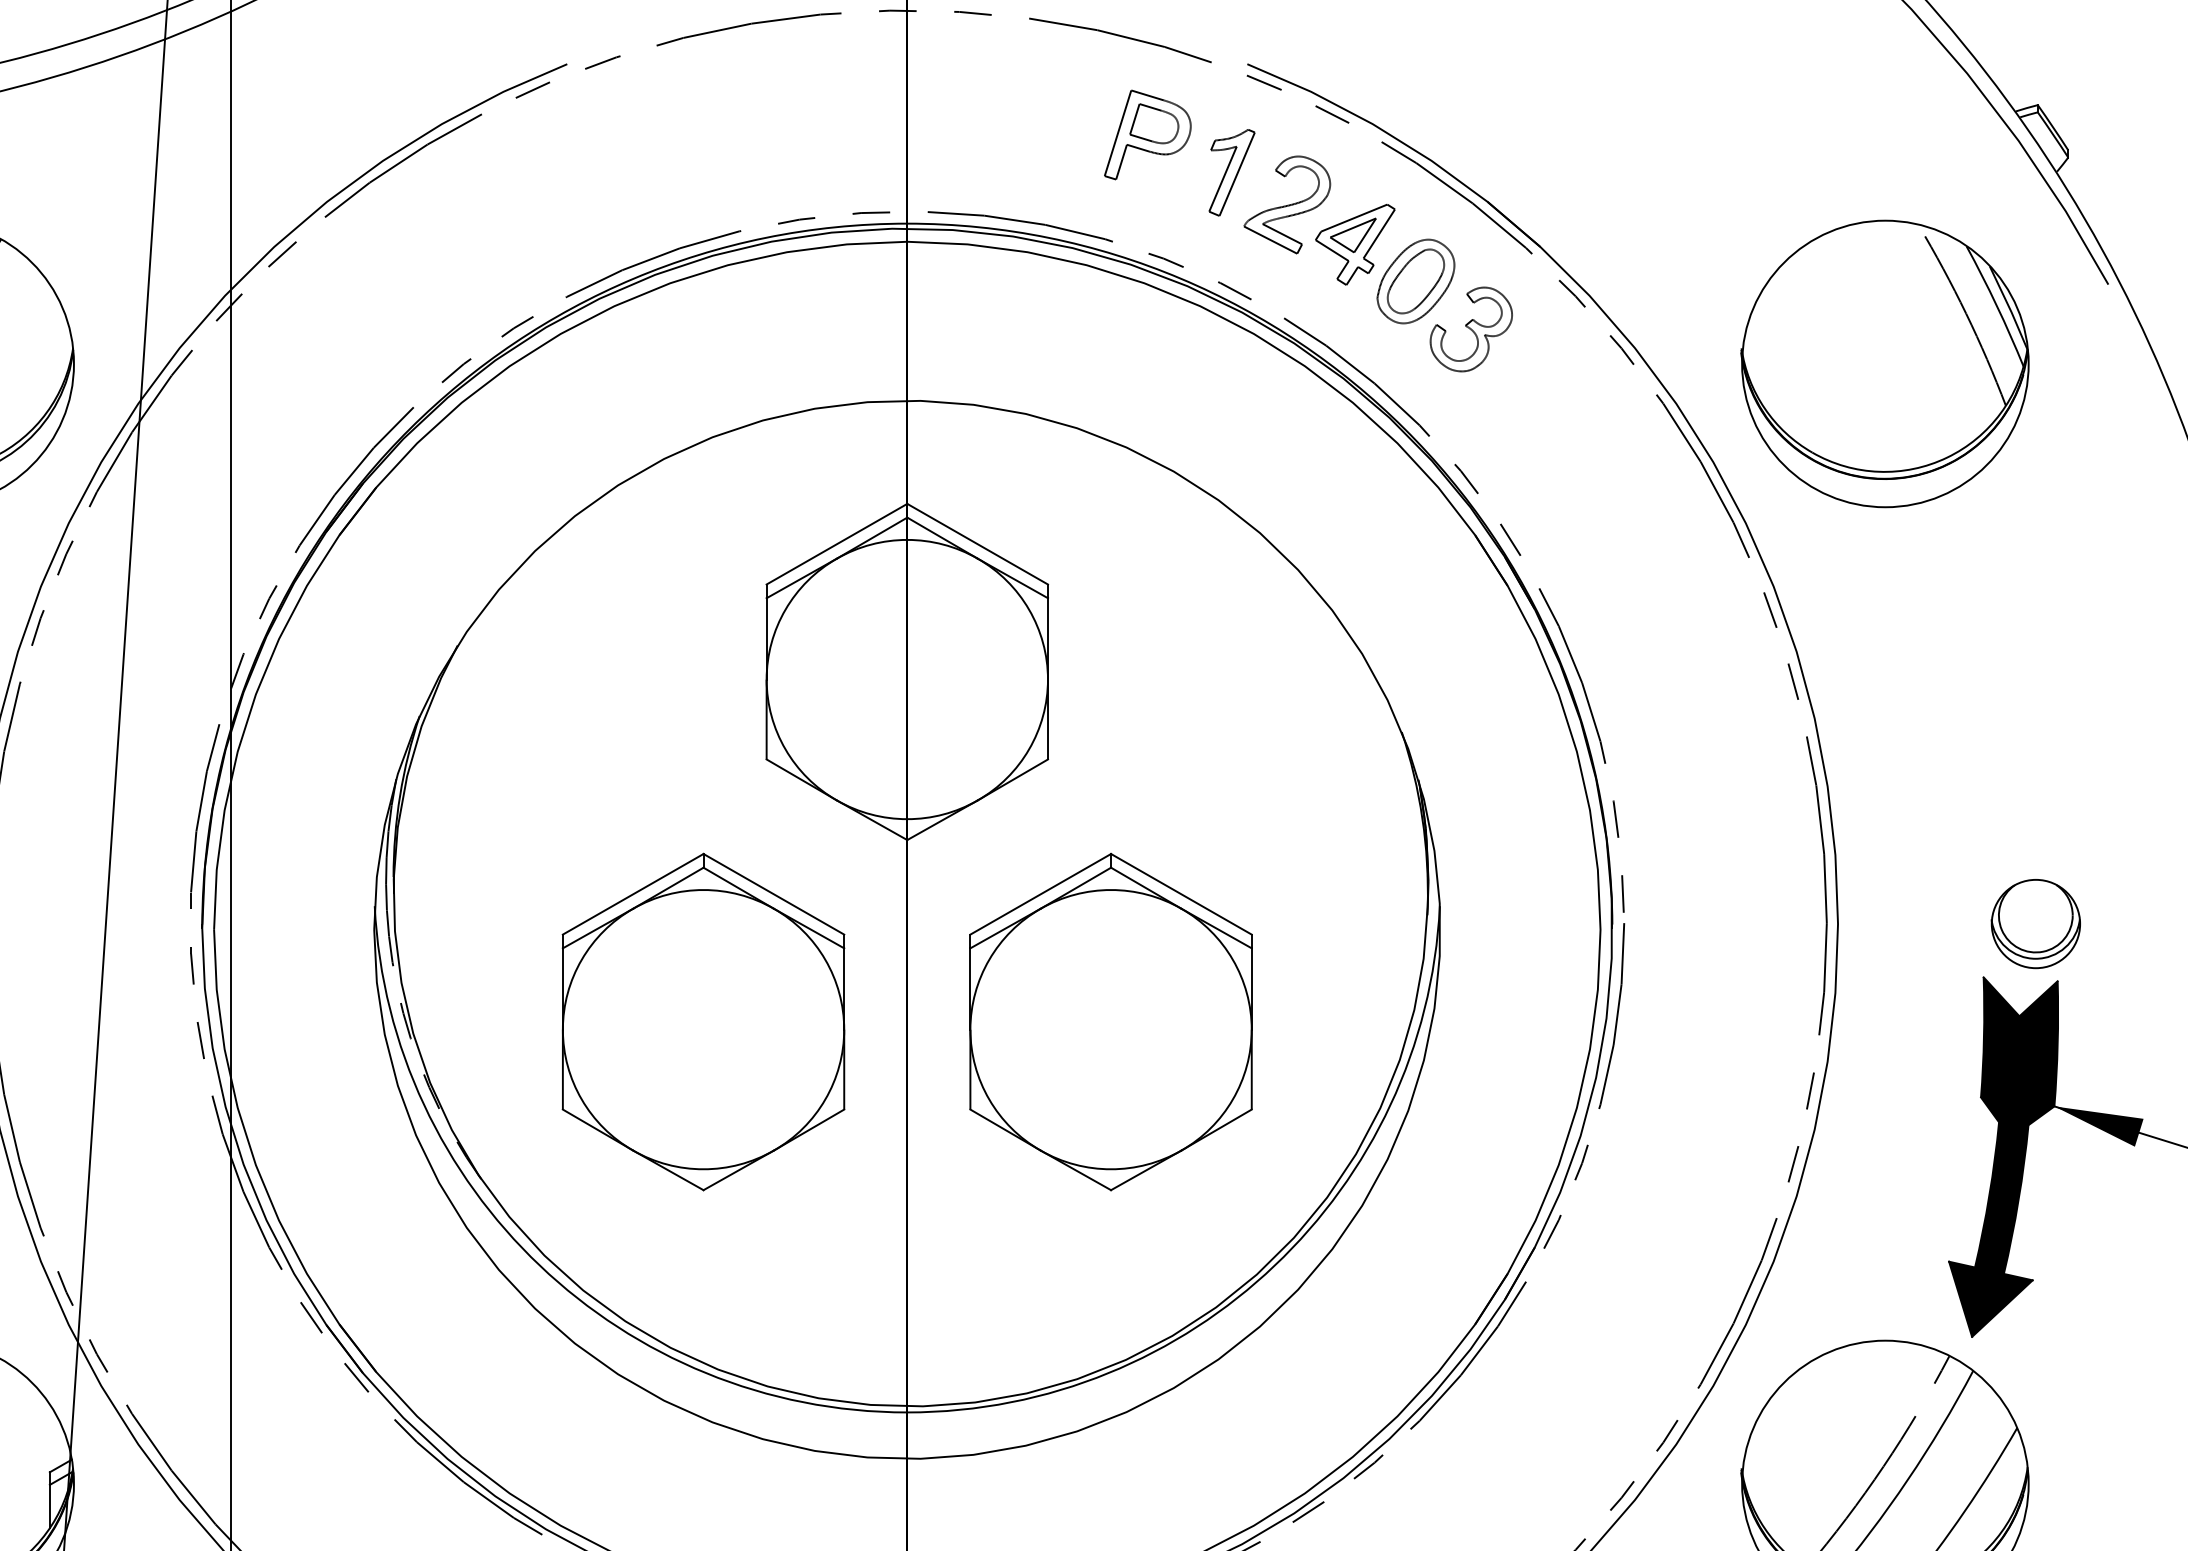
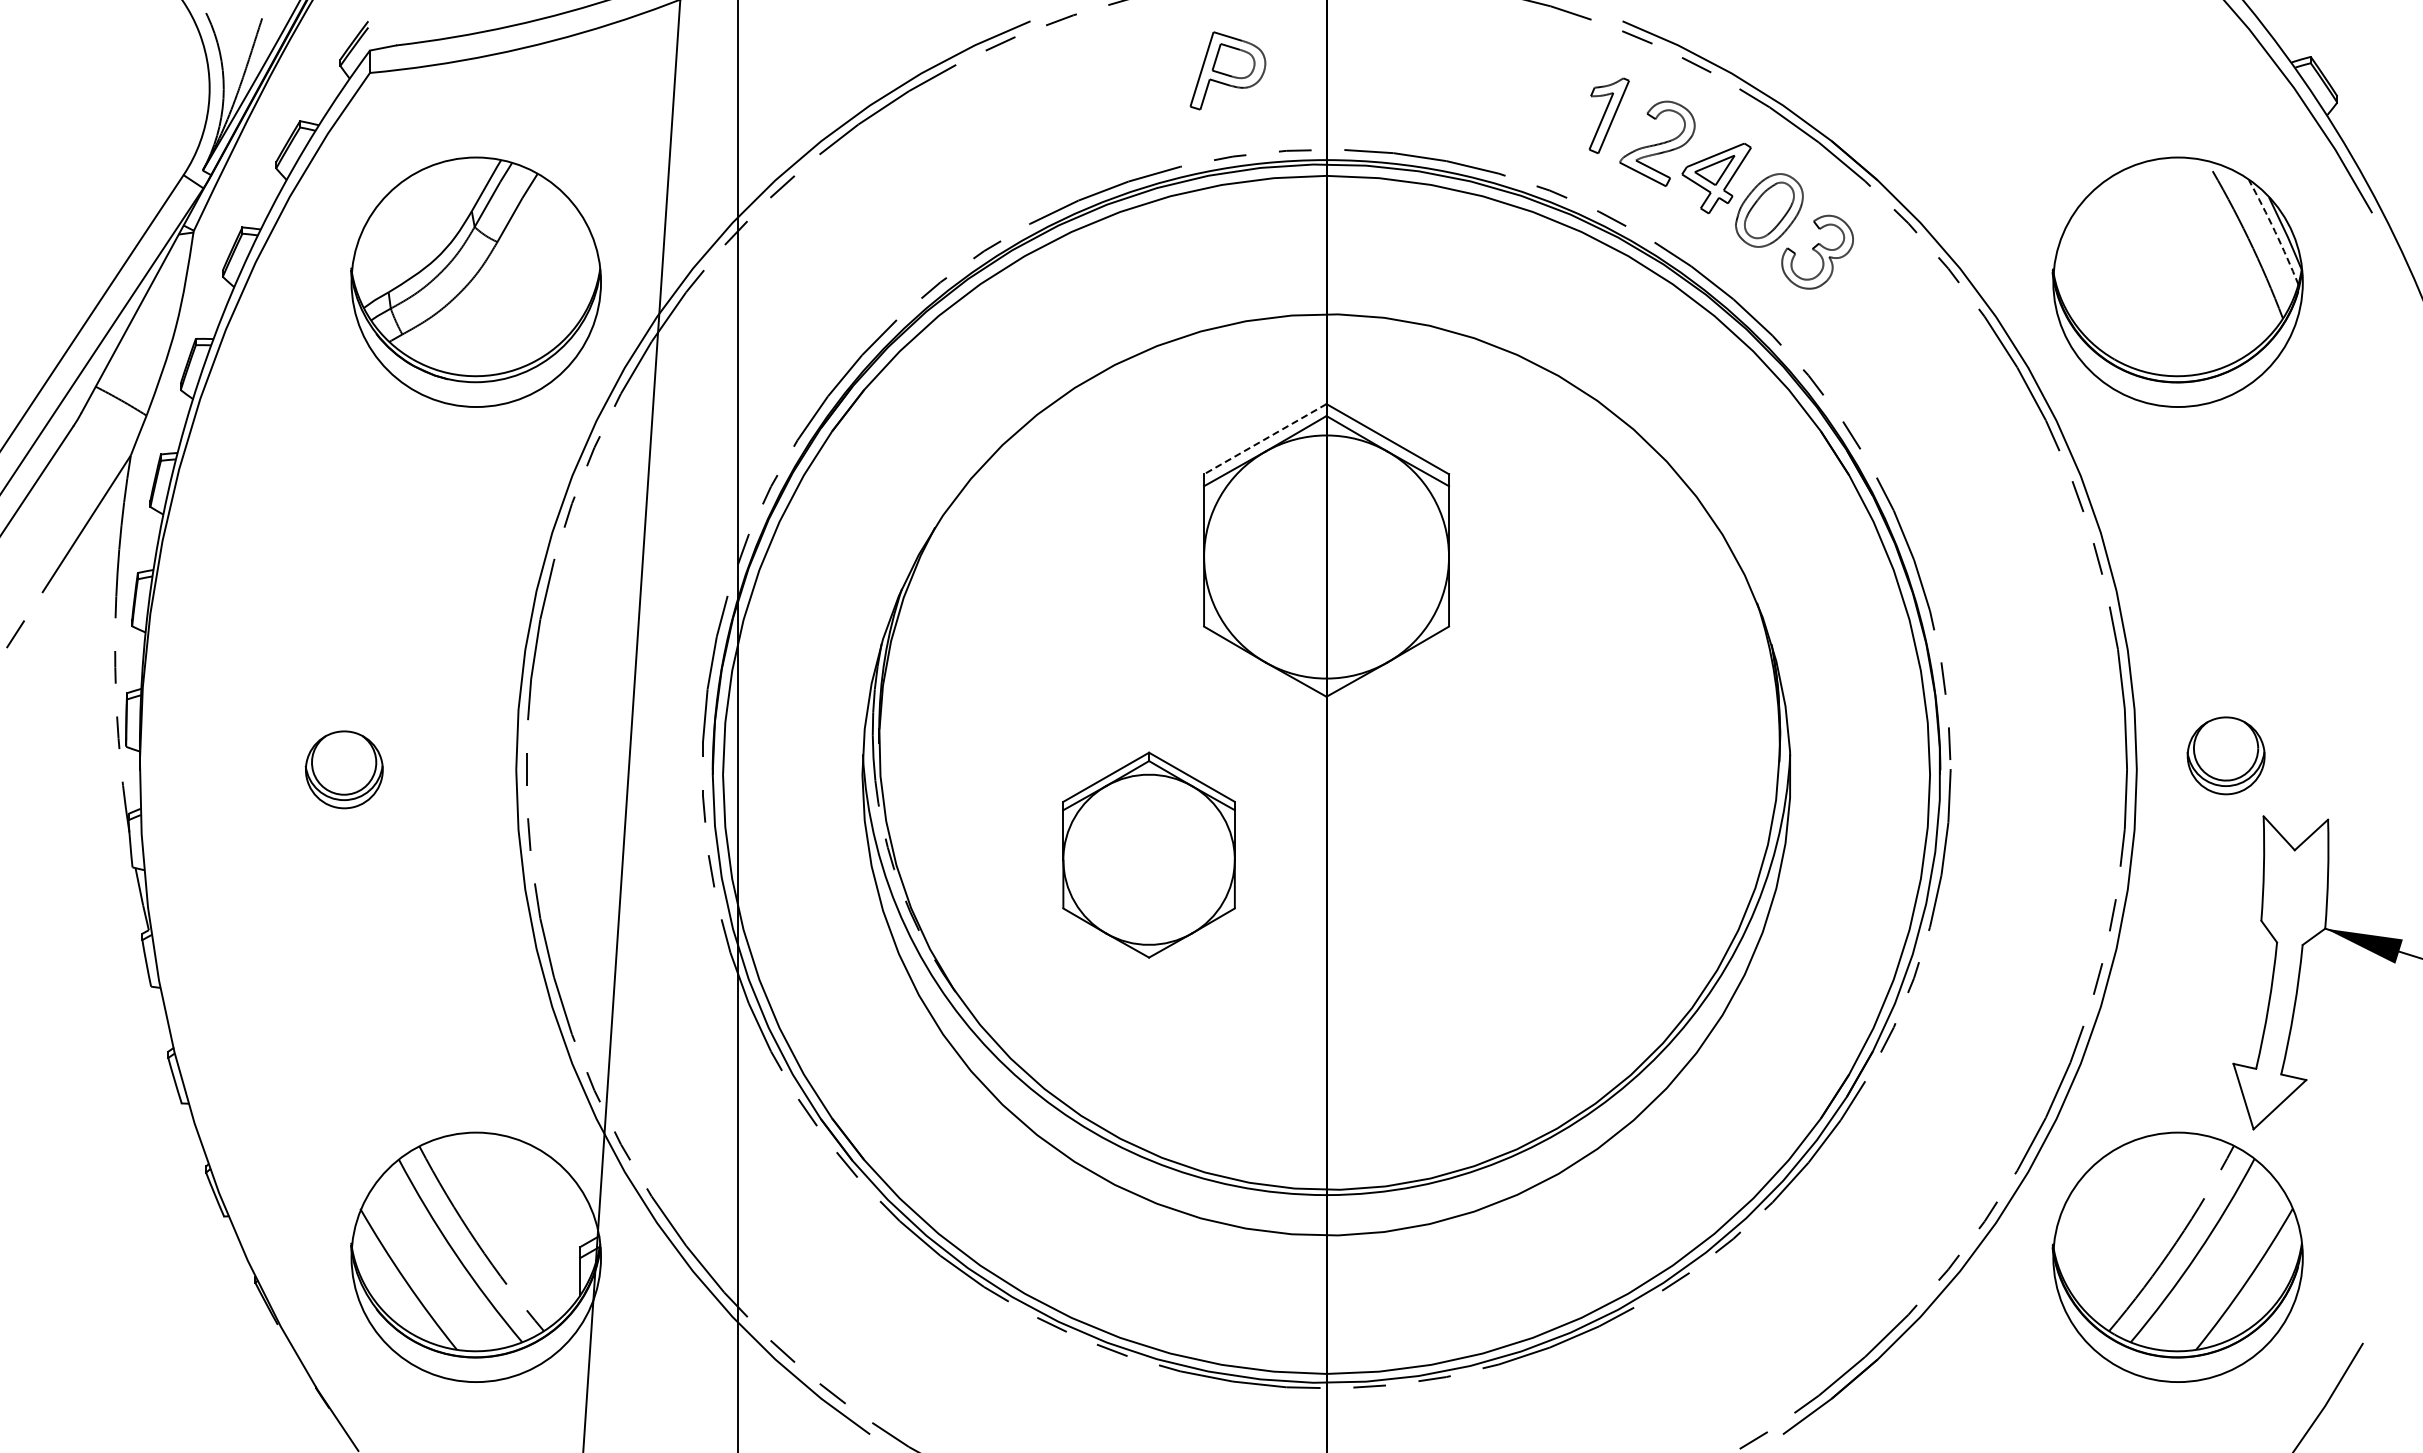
part: (1147, 134) -> (1227, 70), moved
arc: (1997, 305) -> (2275, 231), solid -> dashed
line: (837, 544) -> (1265, 439), solid -> dashed
part: (2035, 923) -> (2225, 755), moved
part: (702, 1021) -> (1148, 854), size x0.7
part: (1110, 1021) -> (1503, 854), removed
fill: (2003, 1156) -> (2280, 972), removed

